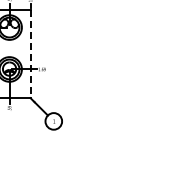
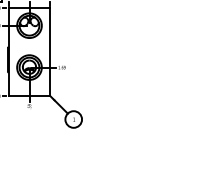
line: (30, 54) -> (50, 52), dashed -> solid

